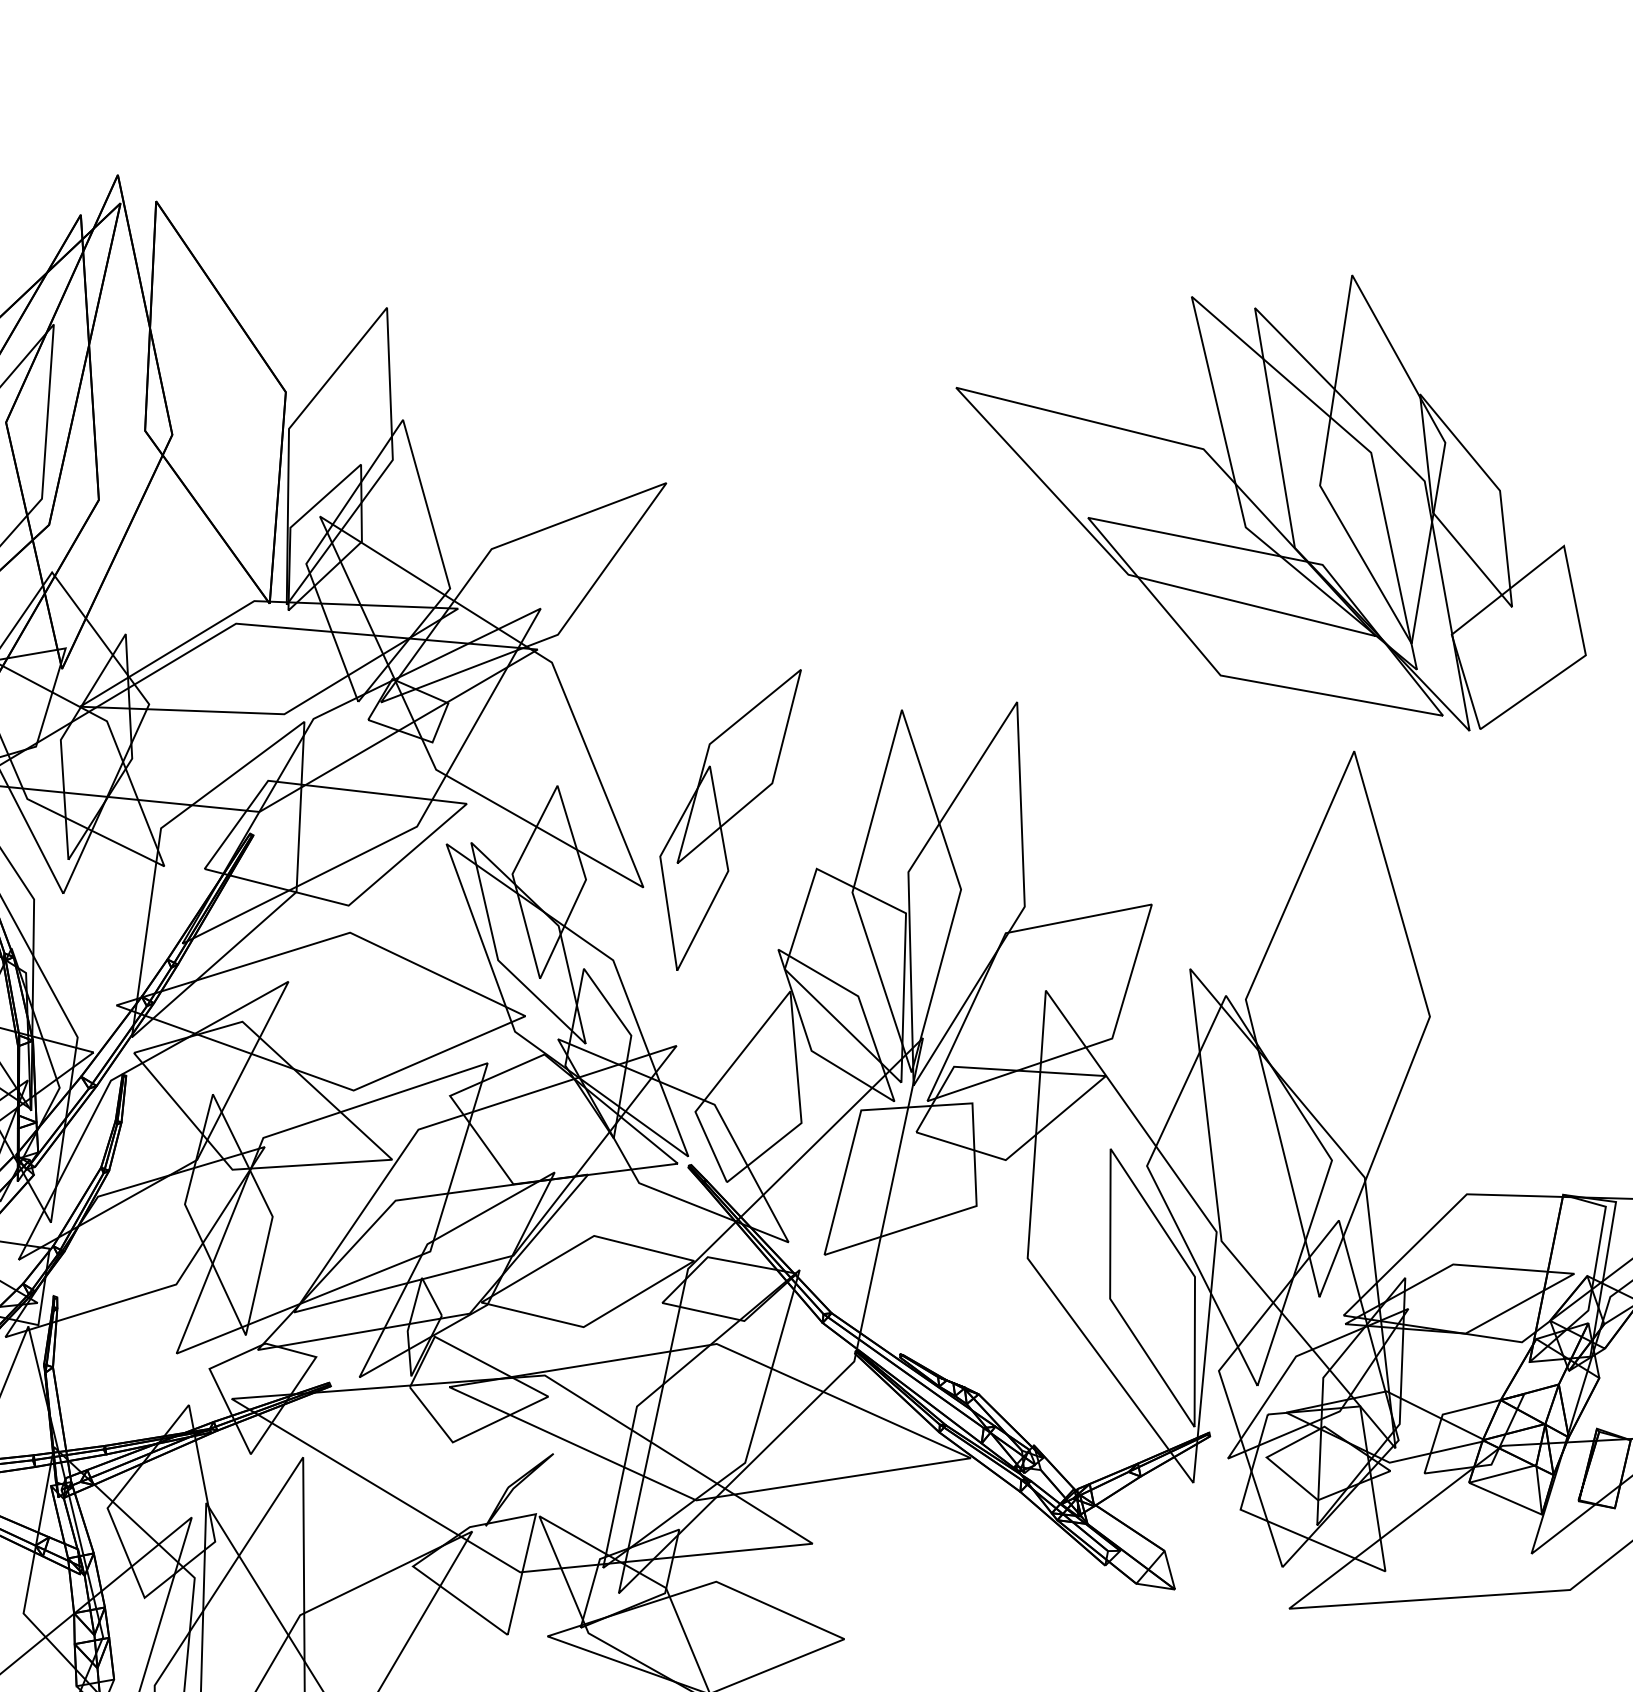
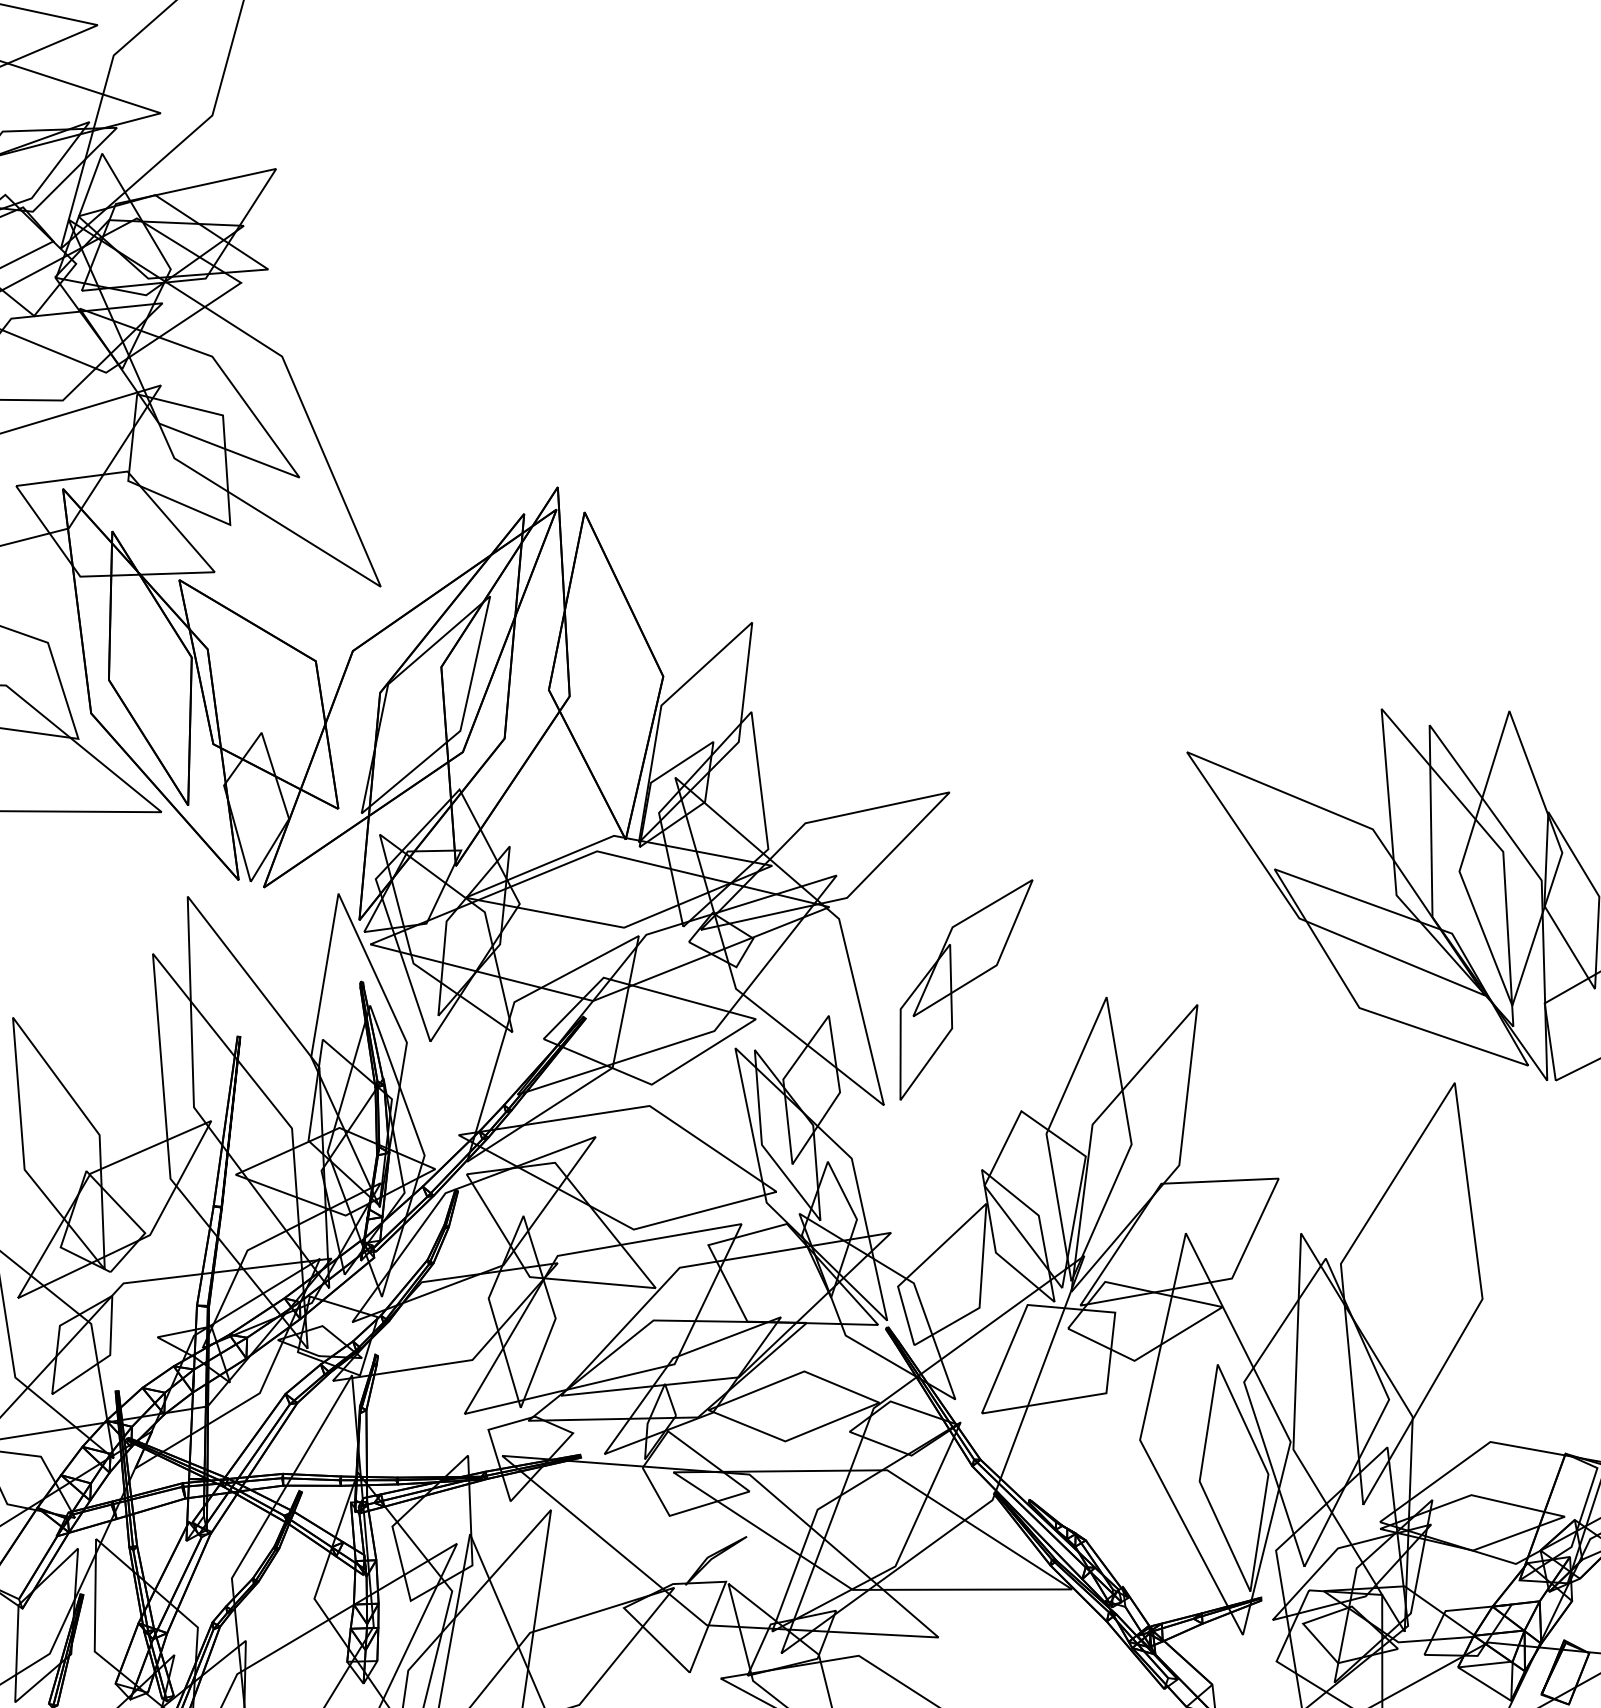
part: (738, 819) -> (966, 989), moved

